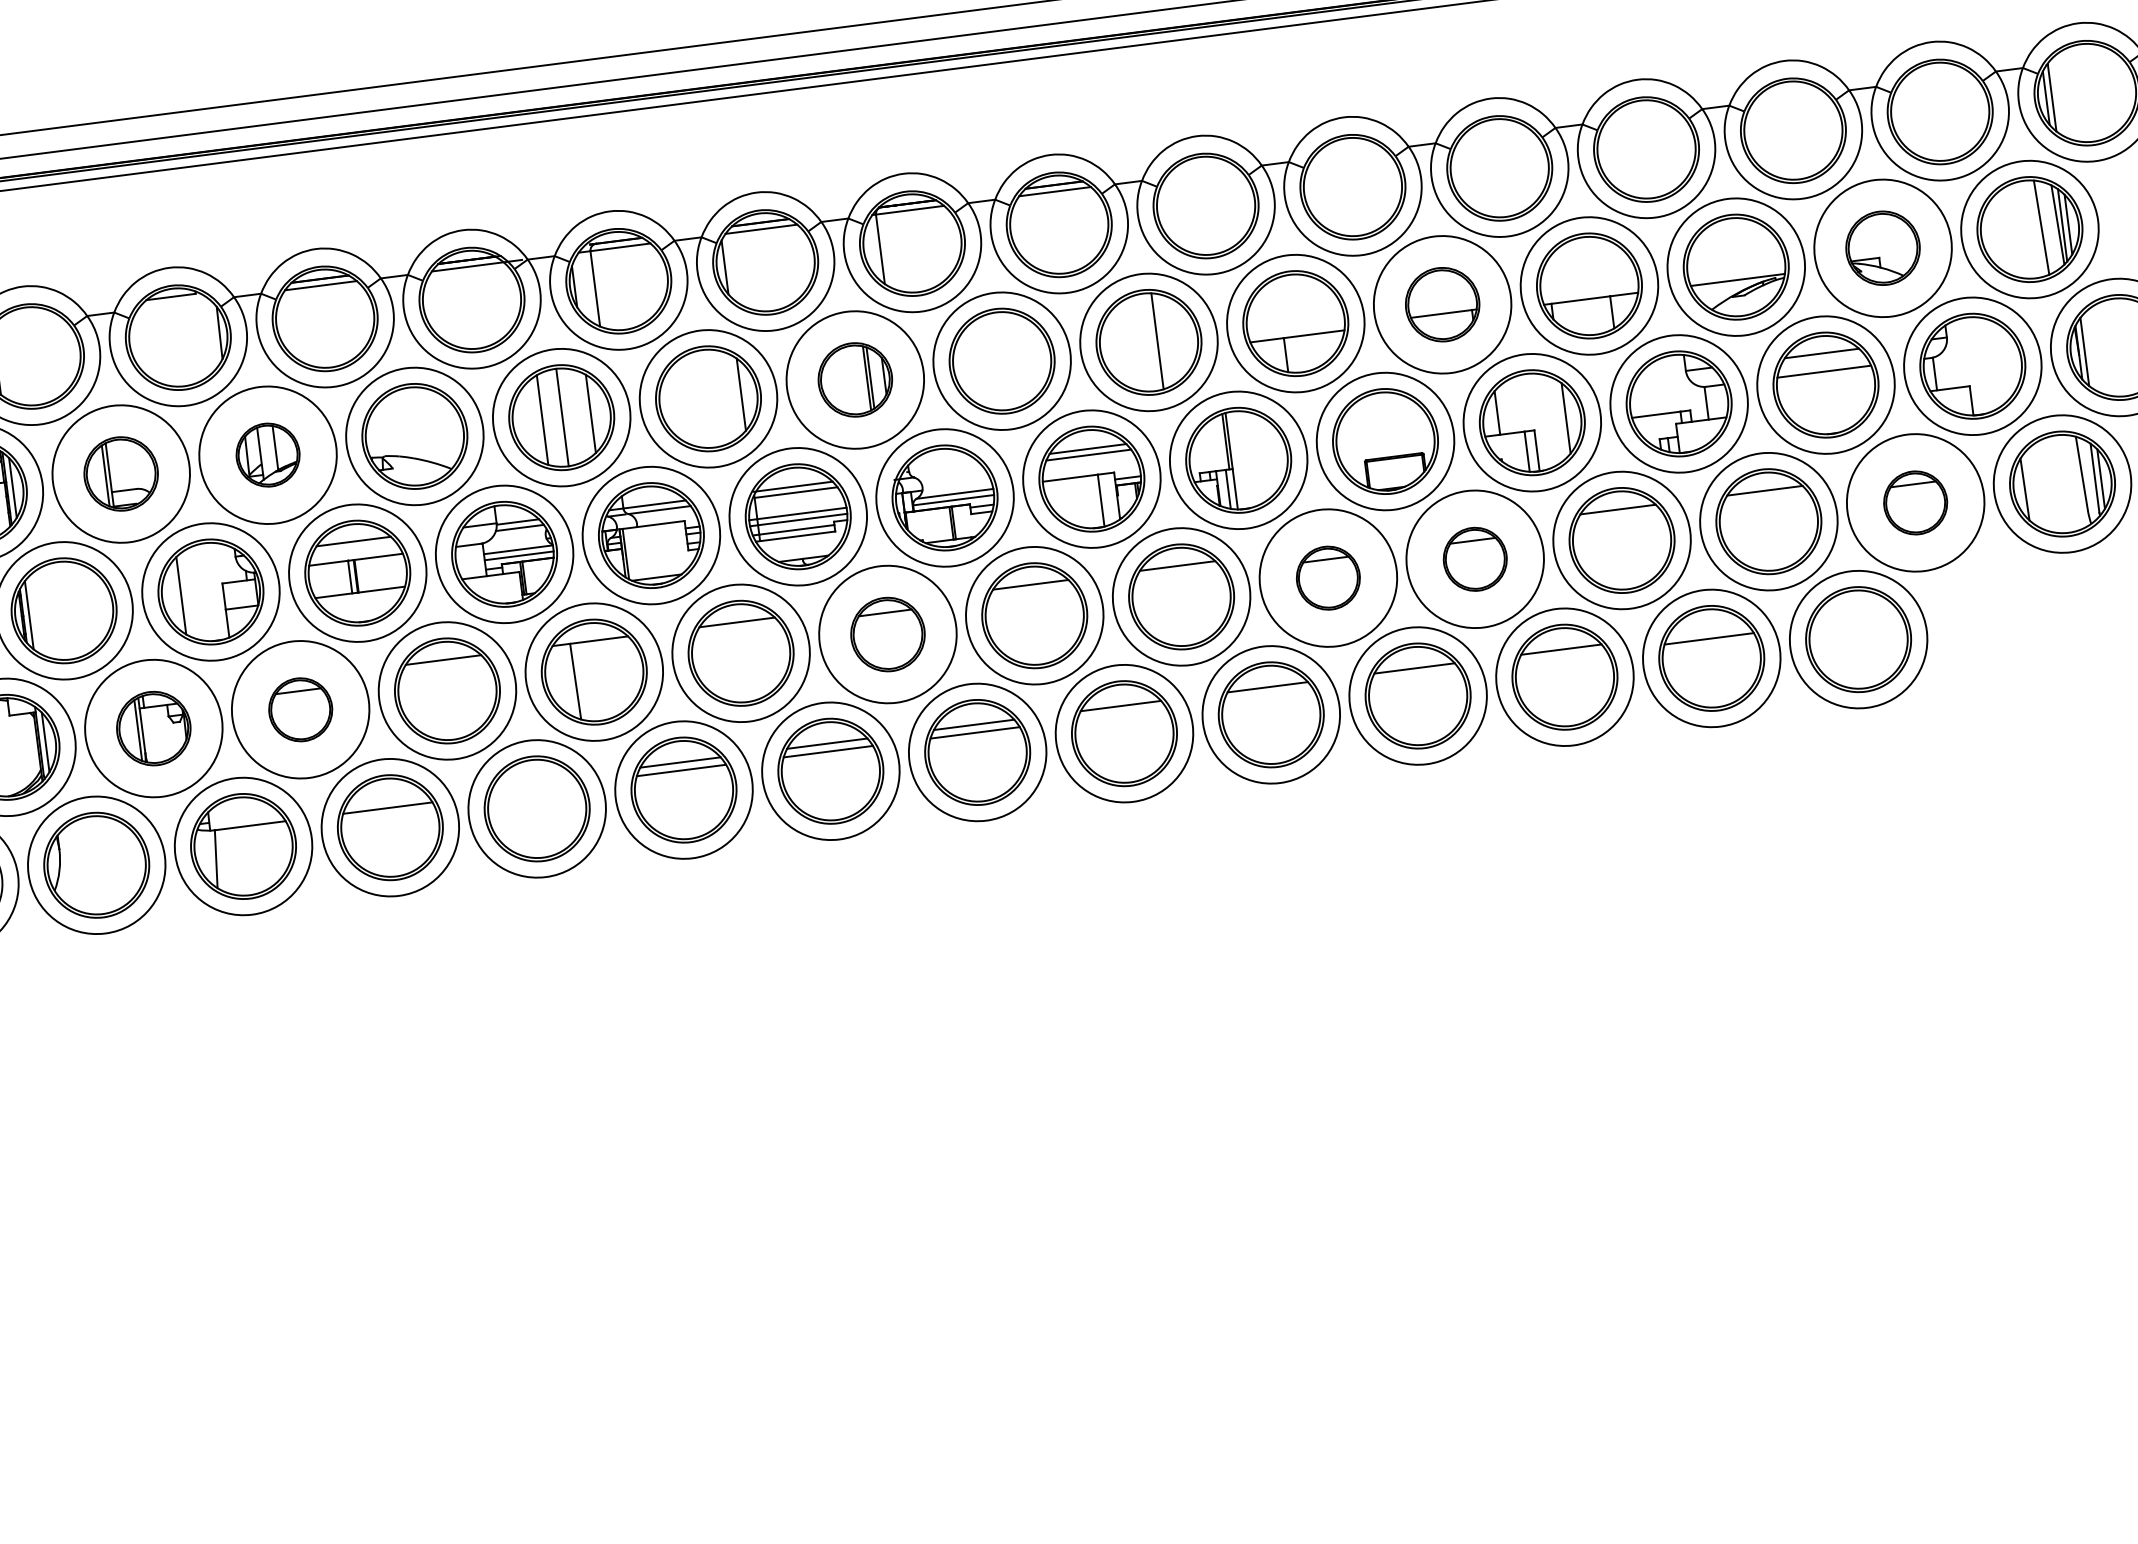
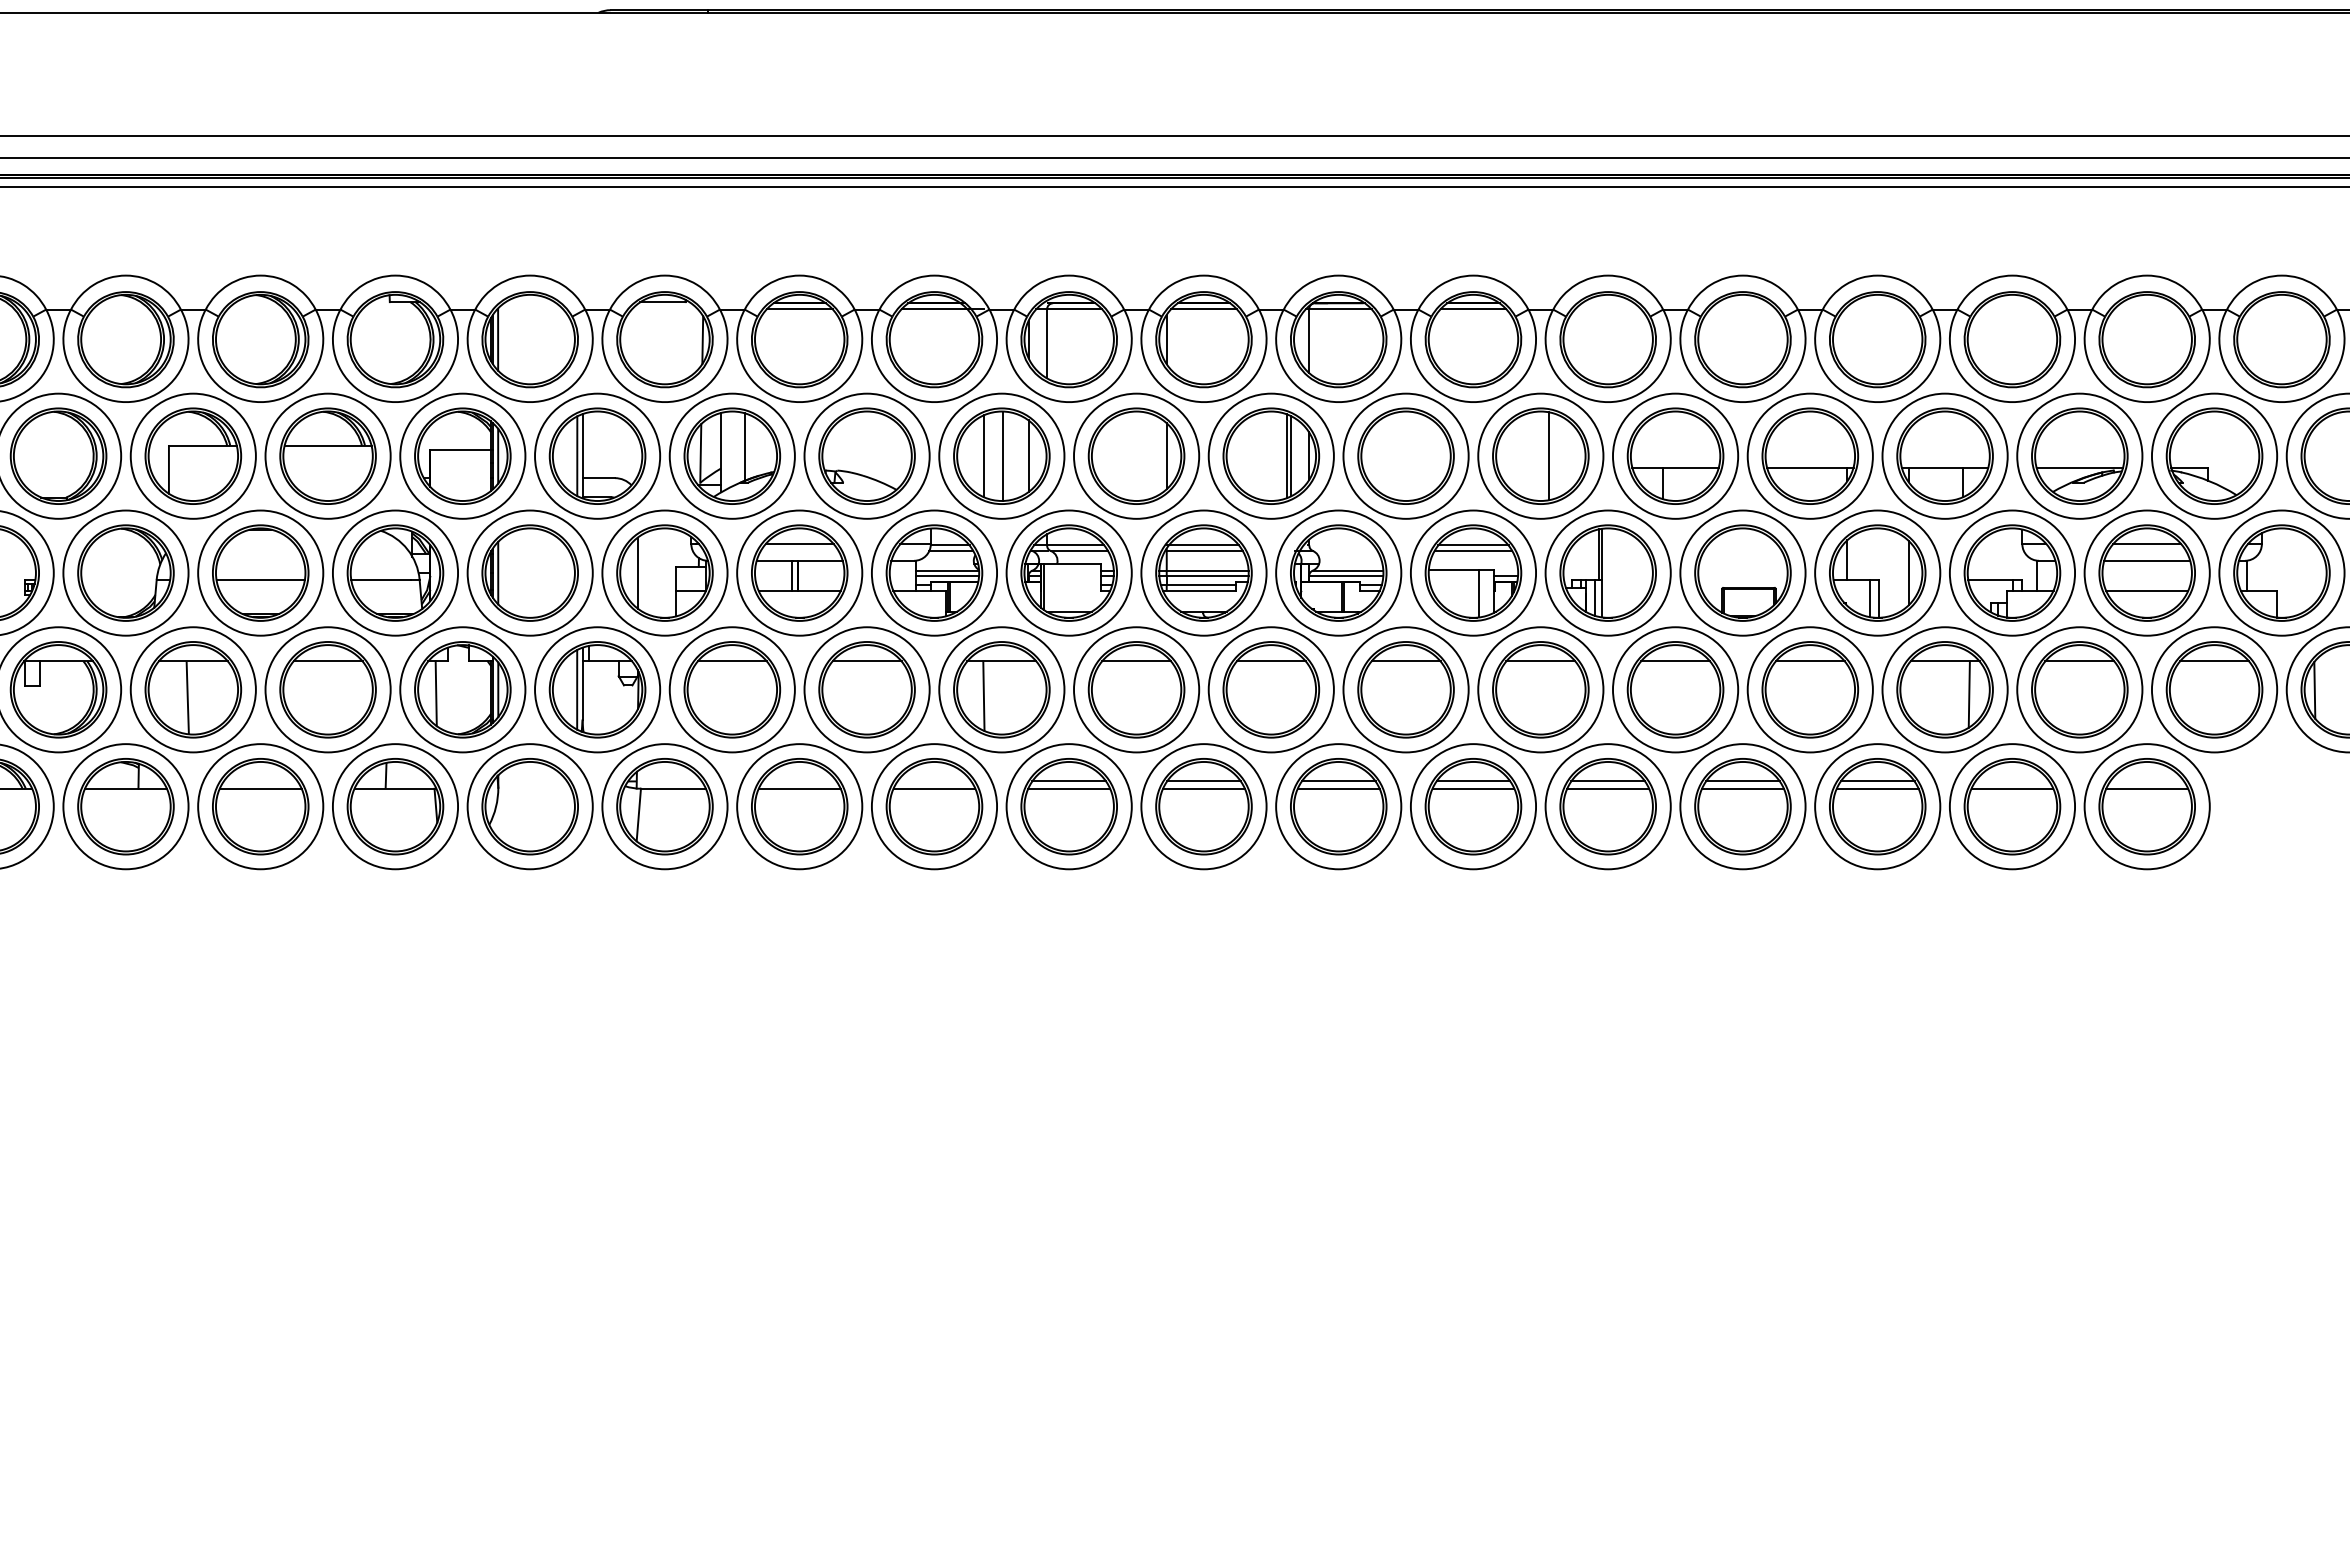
part: (1882, 247) -> (2214, 455), size x1.43
part: (1442, 303) -> (1810, 455), size x1.43
part: (855, 379) -> (1271, 455), size x1.43
line: (1828, 404) -> (2147, 590), added
part: (268, 454) -> (732, 455), size x1.67
part: (121, 473) -> (597, 455), size x1.43
part: (1915, 502) -> (2214, 689), size x1.67
line: (1648, 542) -> (1968, 694), added
part: (1475, 558) -> (1810, 689), size x1.67
part: (1328, 577) -> (1675, 689), size x1.67
line: (1856, 619) -> (2147, 788), added
part: (888, 634) -> (1271, 689), size x1.43
line: (1562, 657) -> (1877, 788), added
line: (1415, 676) -> (1742, 788), added
line: (1269, 694) -> (1608, 788), added
part: (300, 709) -> (732, 689), size x1.67
line: (1121, 713) -> (1473, 788), added
part: (153, 728) -> (597, 689), size x1.43
line: (534, 789) -> (934, 788), added

